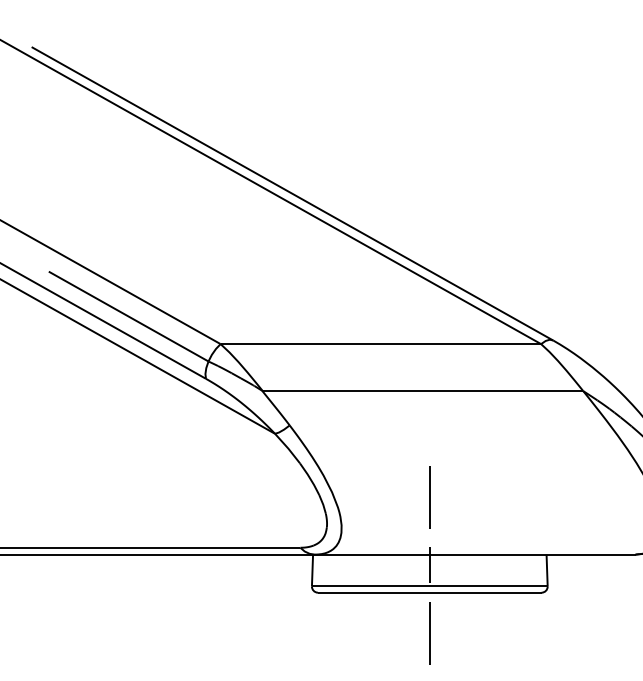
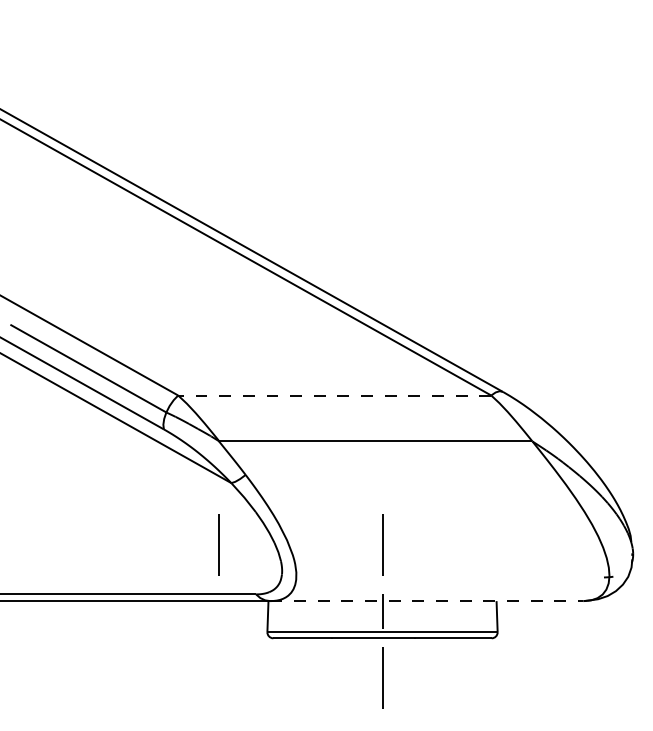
line: (380, 344) -> (334, 395), solid -> dashed
line: (261, 496) -> (218, 544), added
line: (474, 555) -> (426, 601), solid -> dashed

